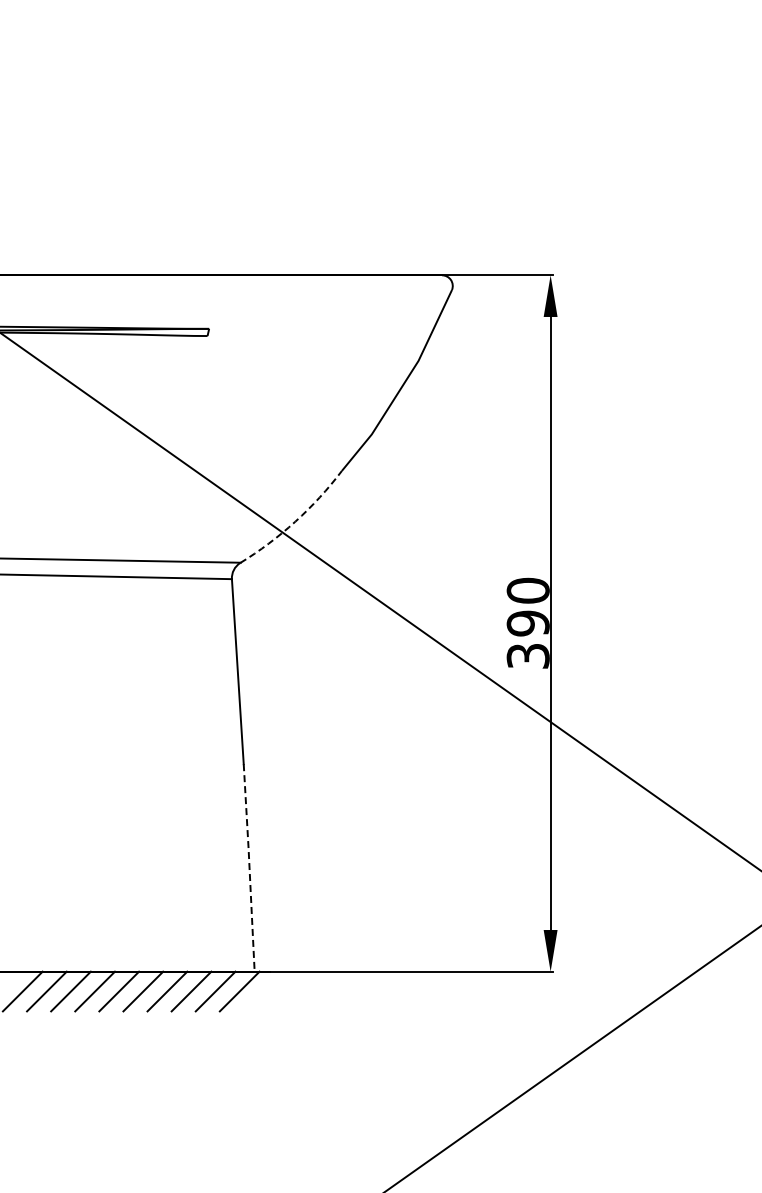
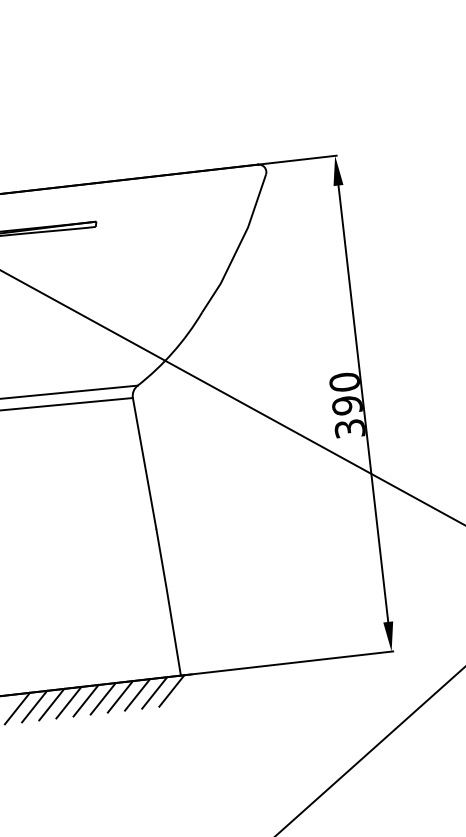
arc: (295, 521) -> (173, 351), dashed -> solid
line: (249, 867) -> (168, 601), dashed -> solid

